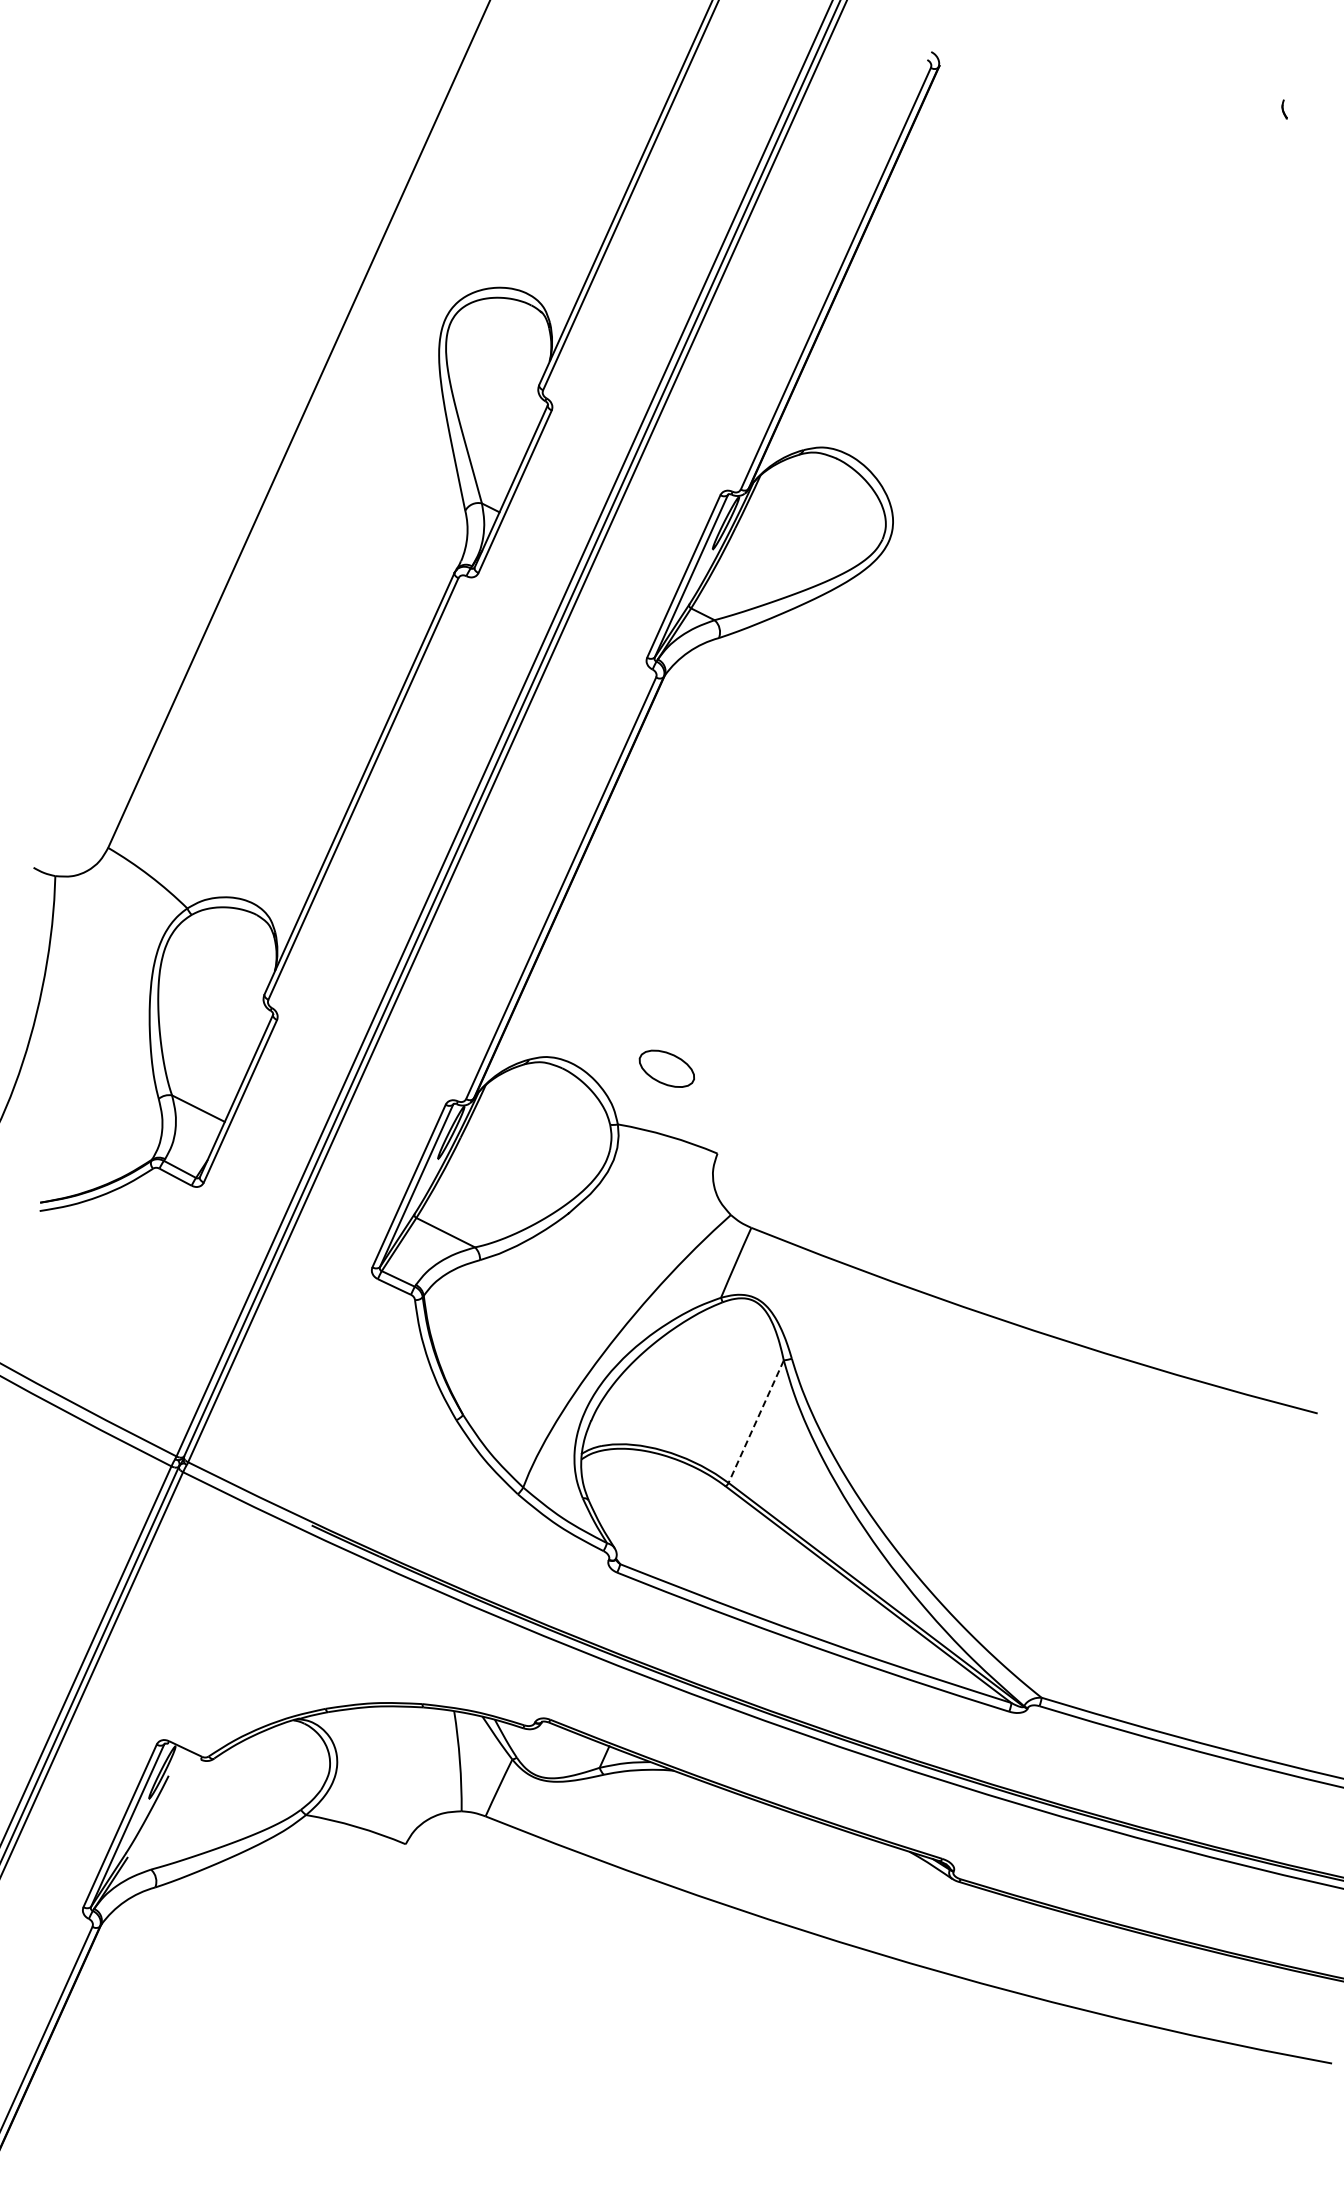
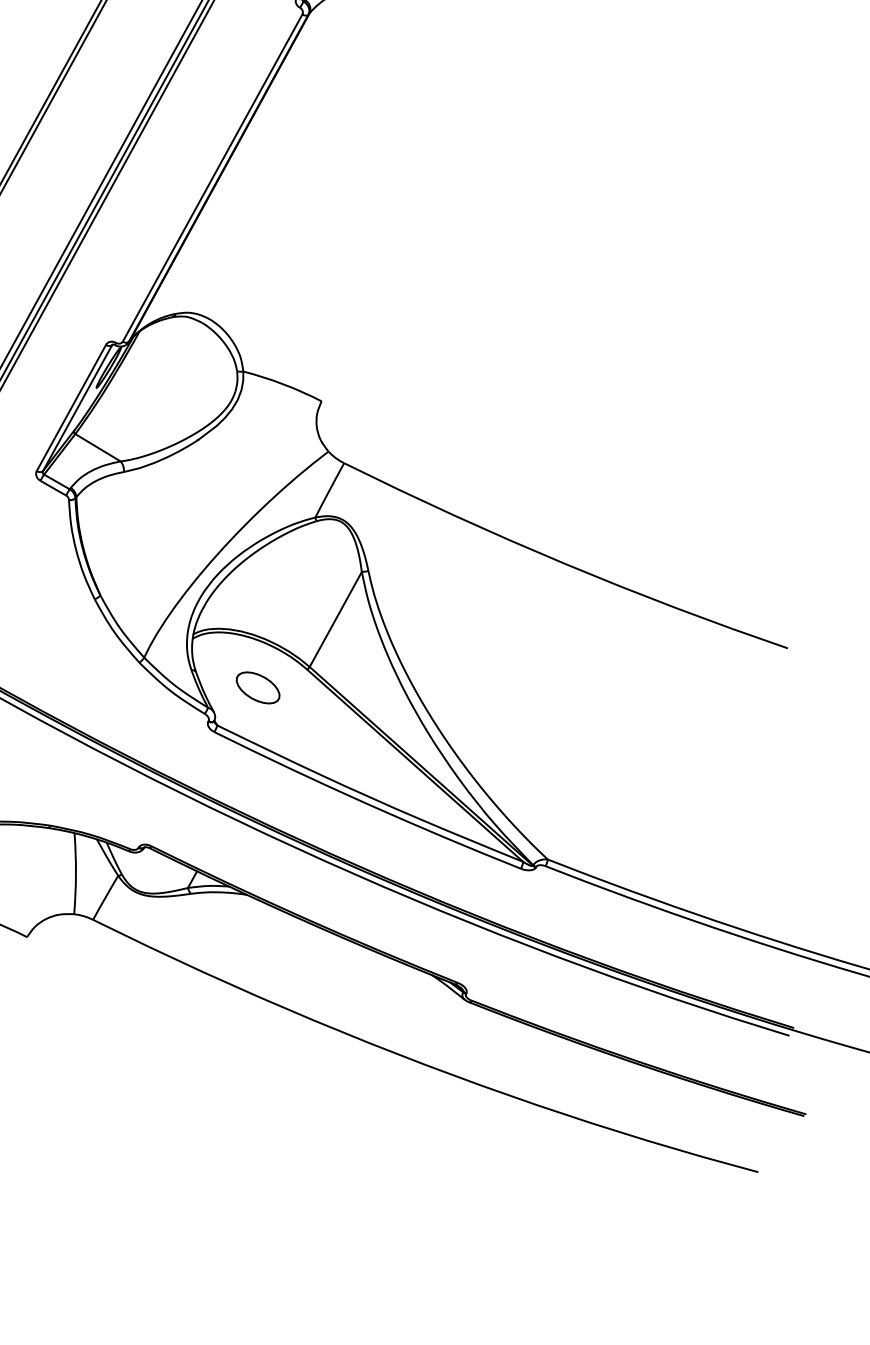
part: (666, 1068) -> (257, 687), moved
line: (756, 1422) -> (335, 620), dashed -> solid

